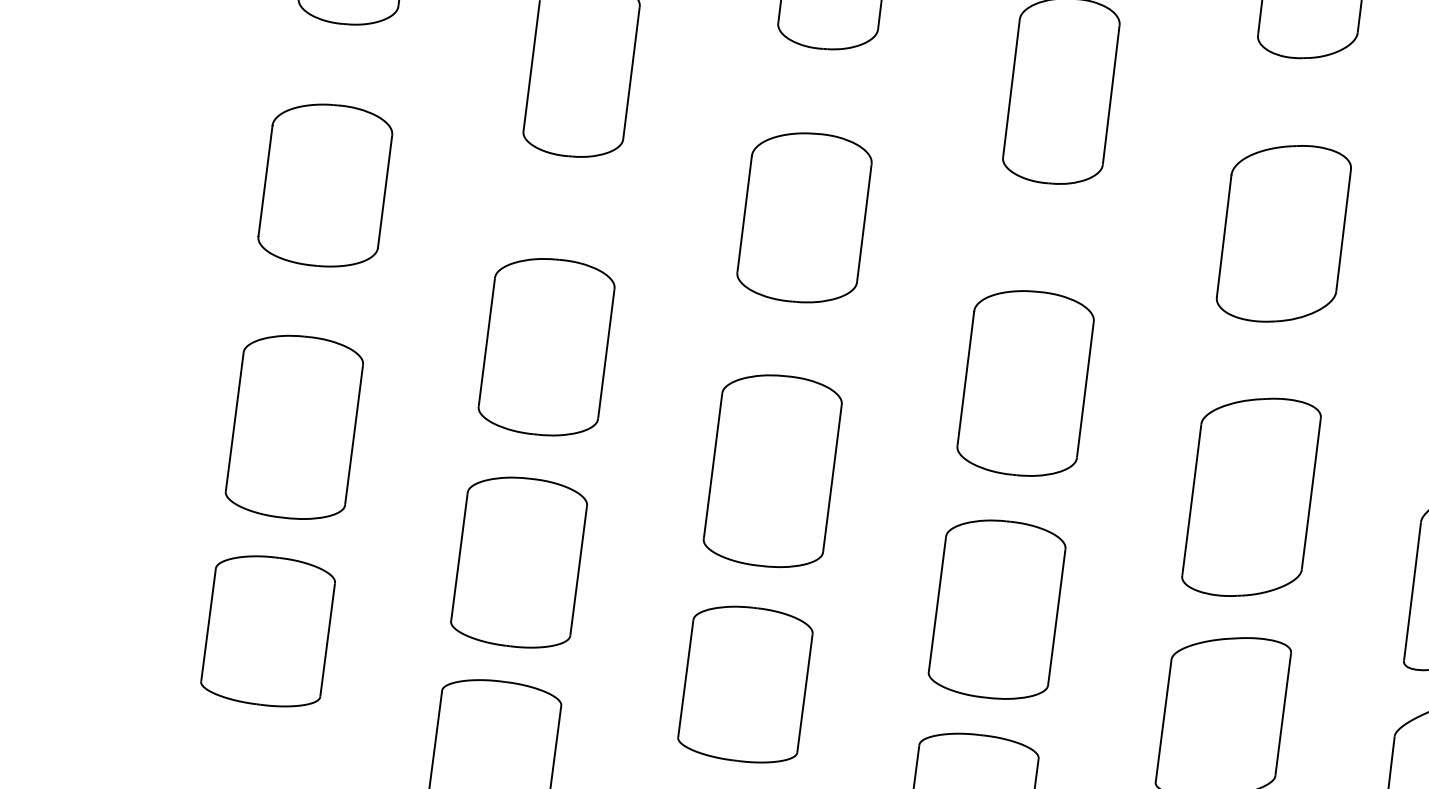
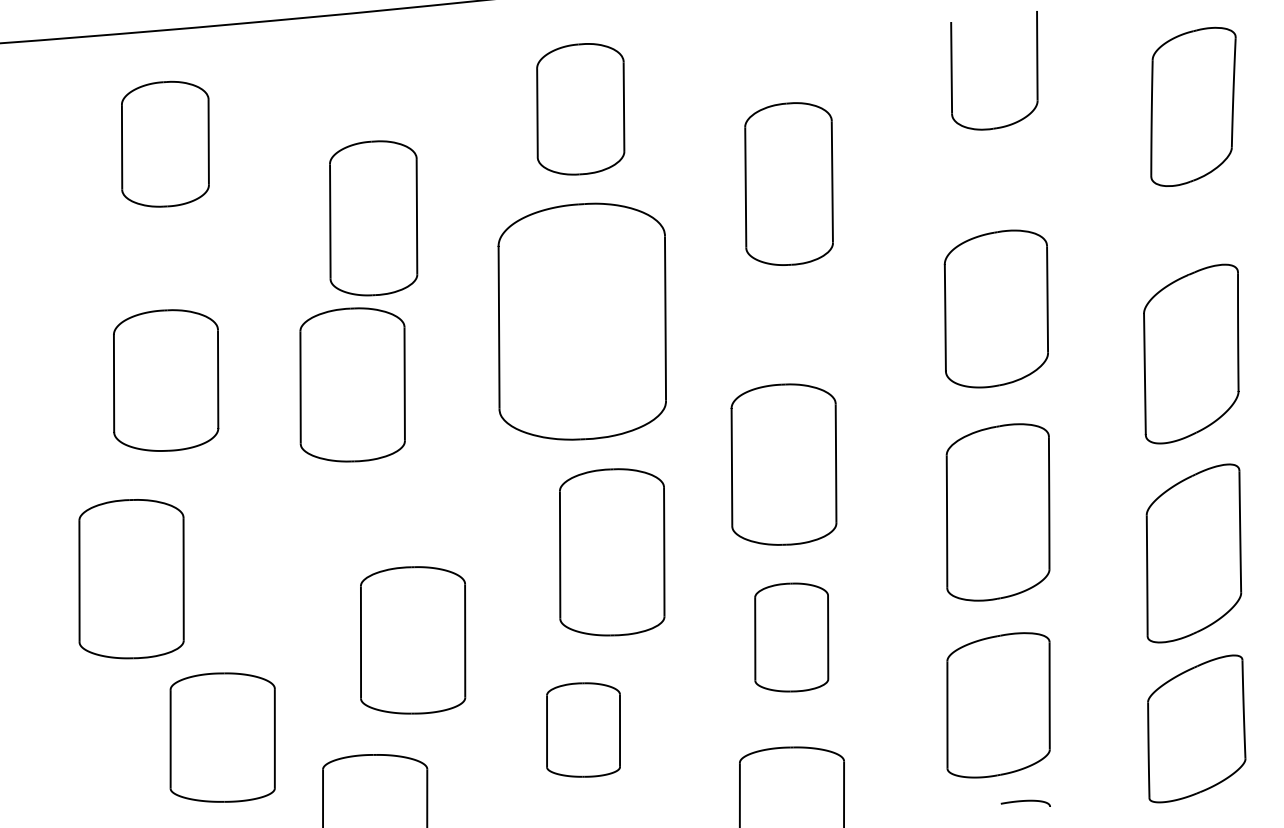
part: (325, 185) -> (166, 380), moved
part: (803, 217) -> (581, 321), size x1.6
part: (1282, 232) -> (995, 308), moved
part: (546, 346) -> (352, 384), moved
part: (1025, 383) -> (783, 464), moved
part: (294, 427) -> (131, 579), moved
part: (773, 471) -> (612, 552), moved
part: (519, 562) -> (413, 640), moved
part: (996, 609) -> (791, 637), size x0.7
part: (268, 630) -> (222, 737), moved
part: (745, 683) -> (583, 729), size x0.7

